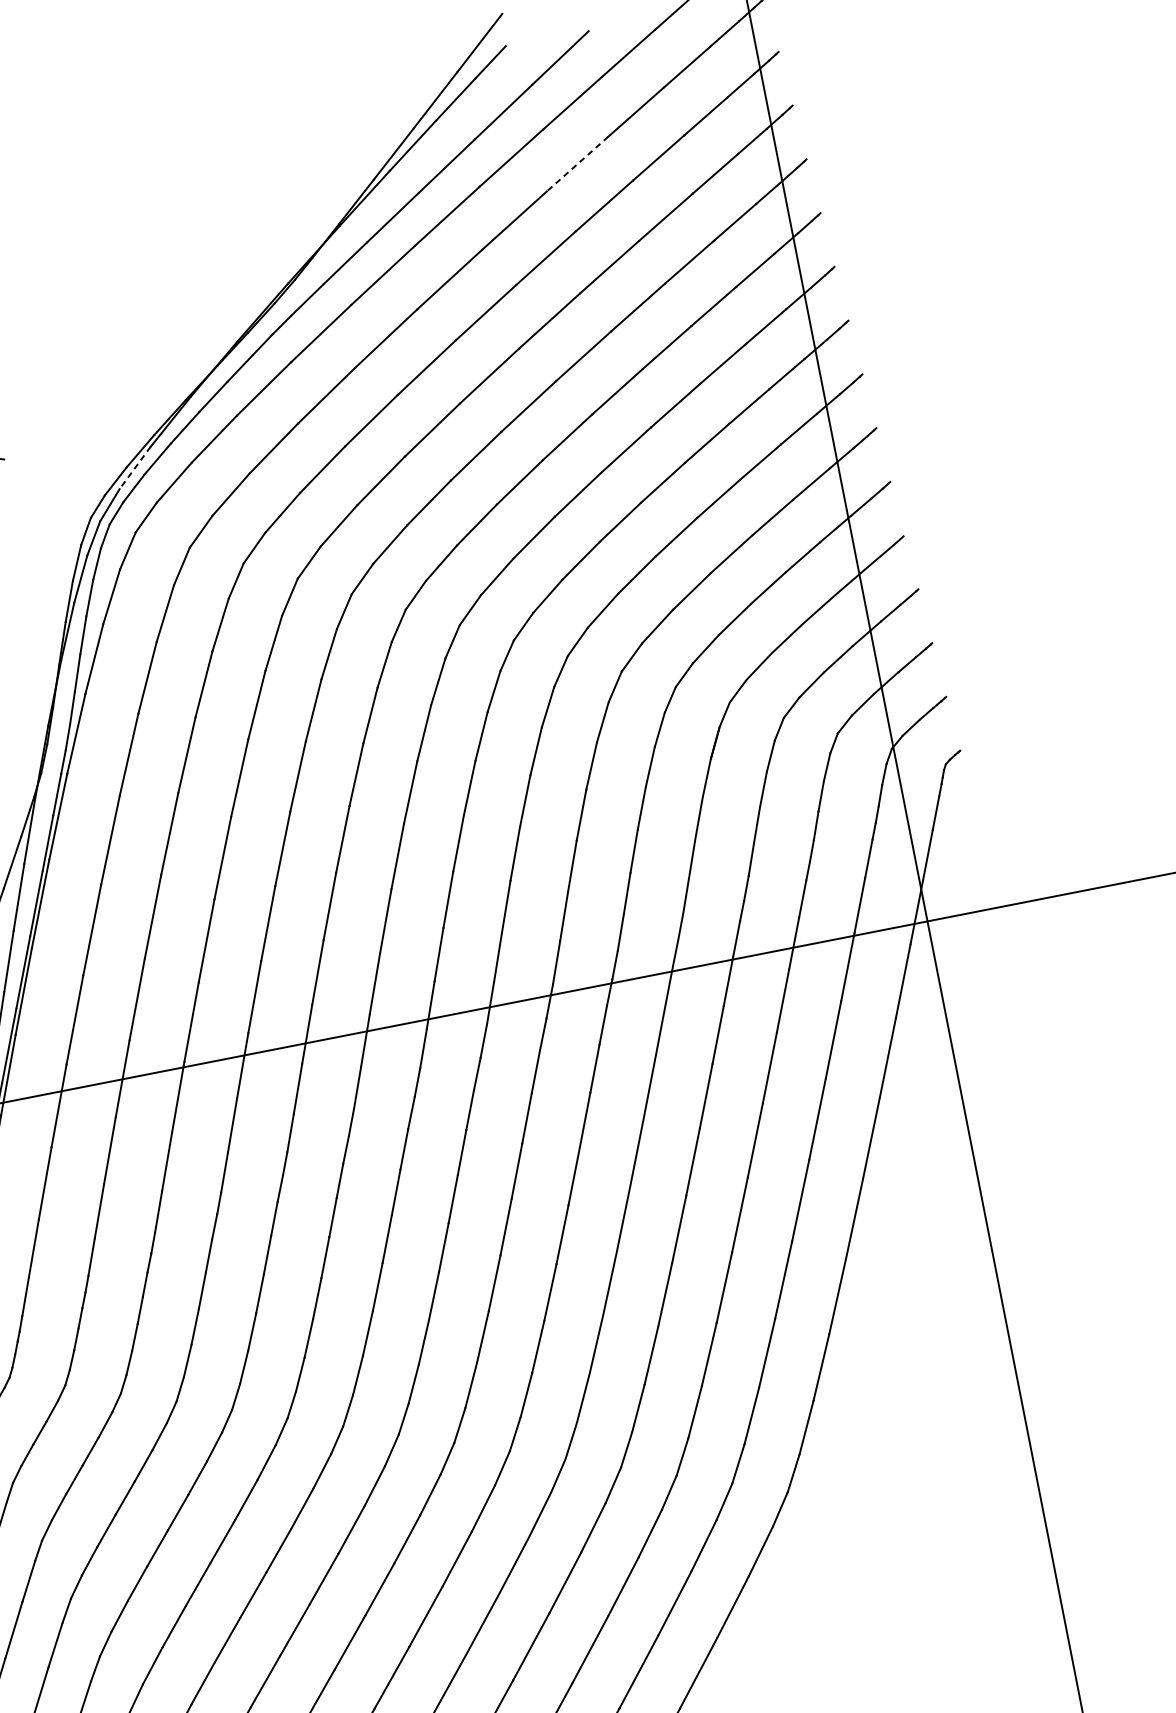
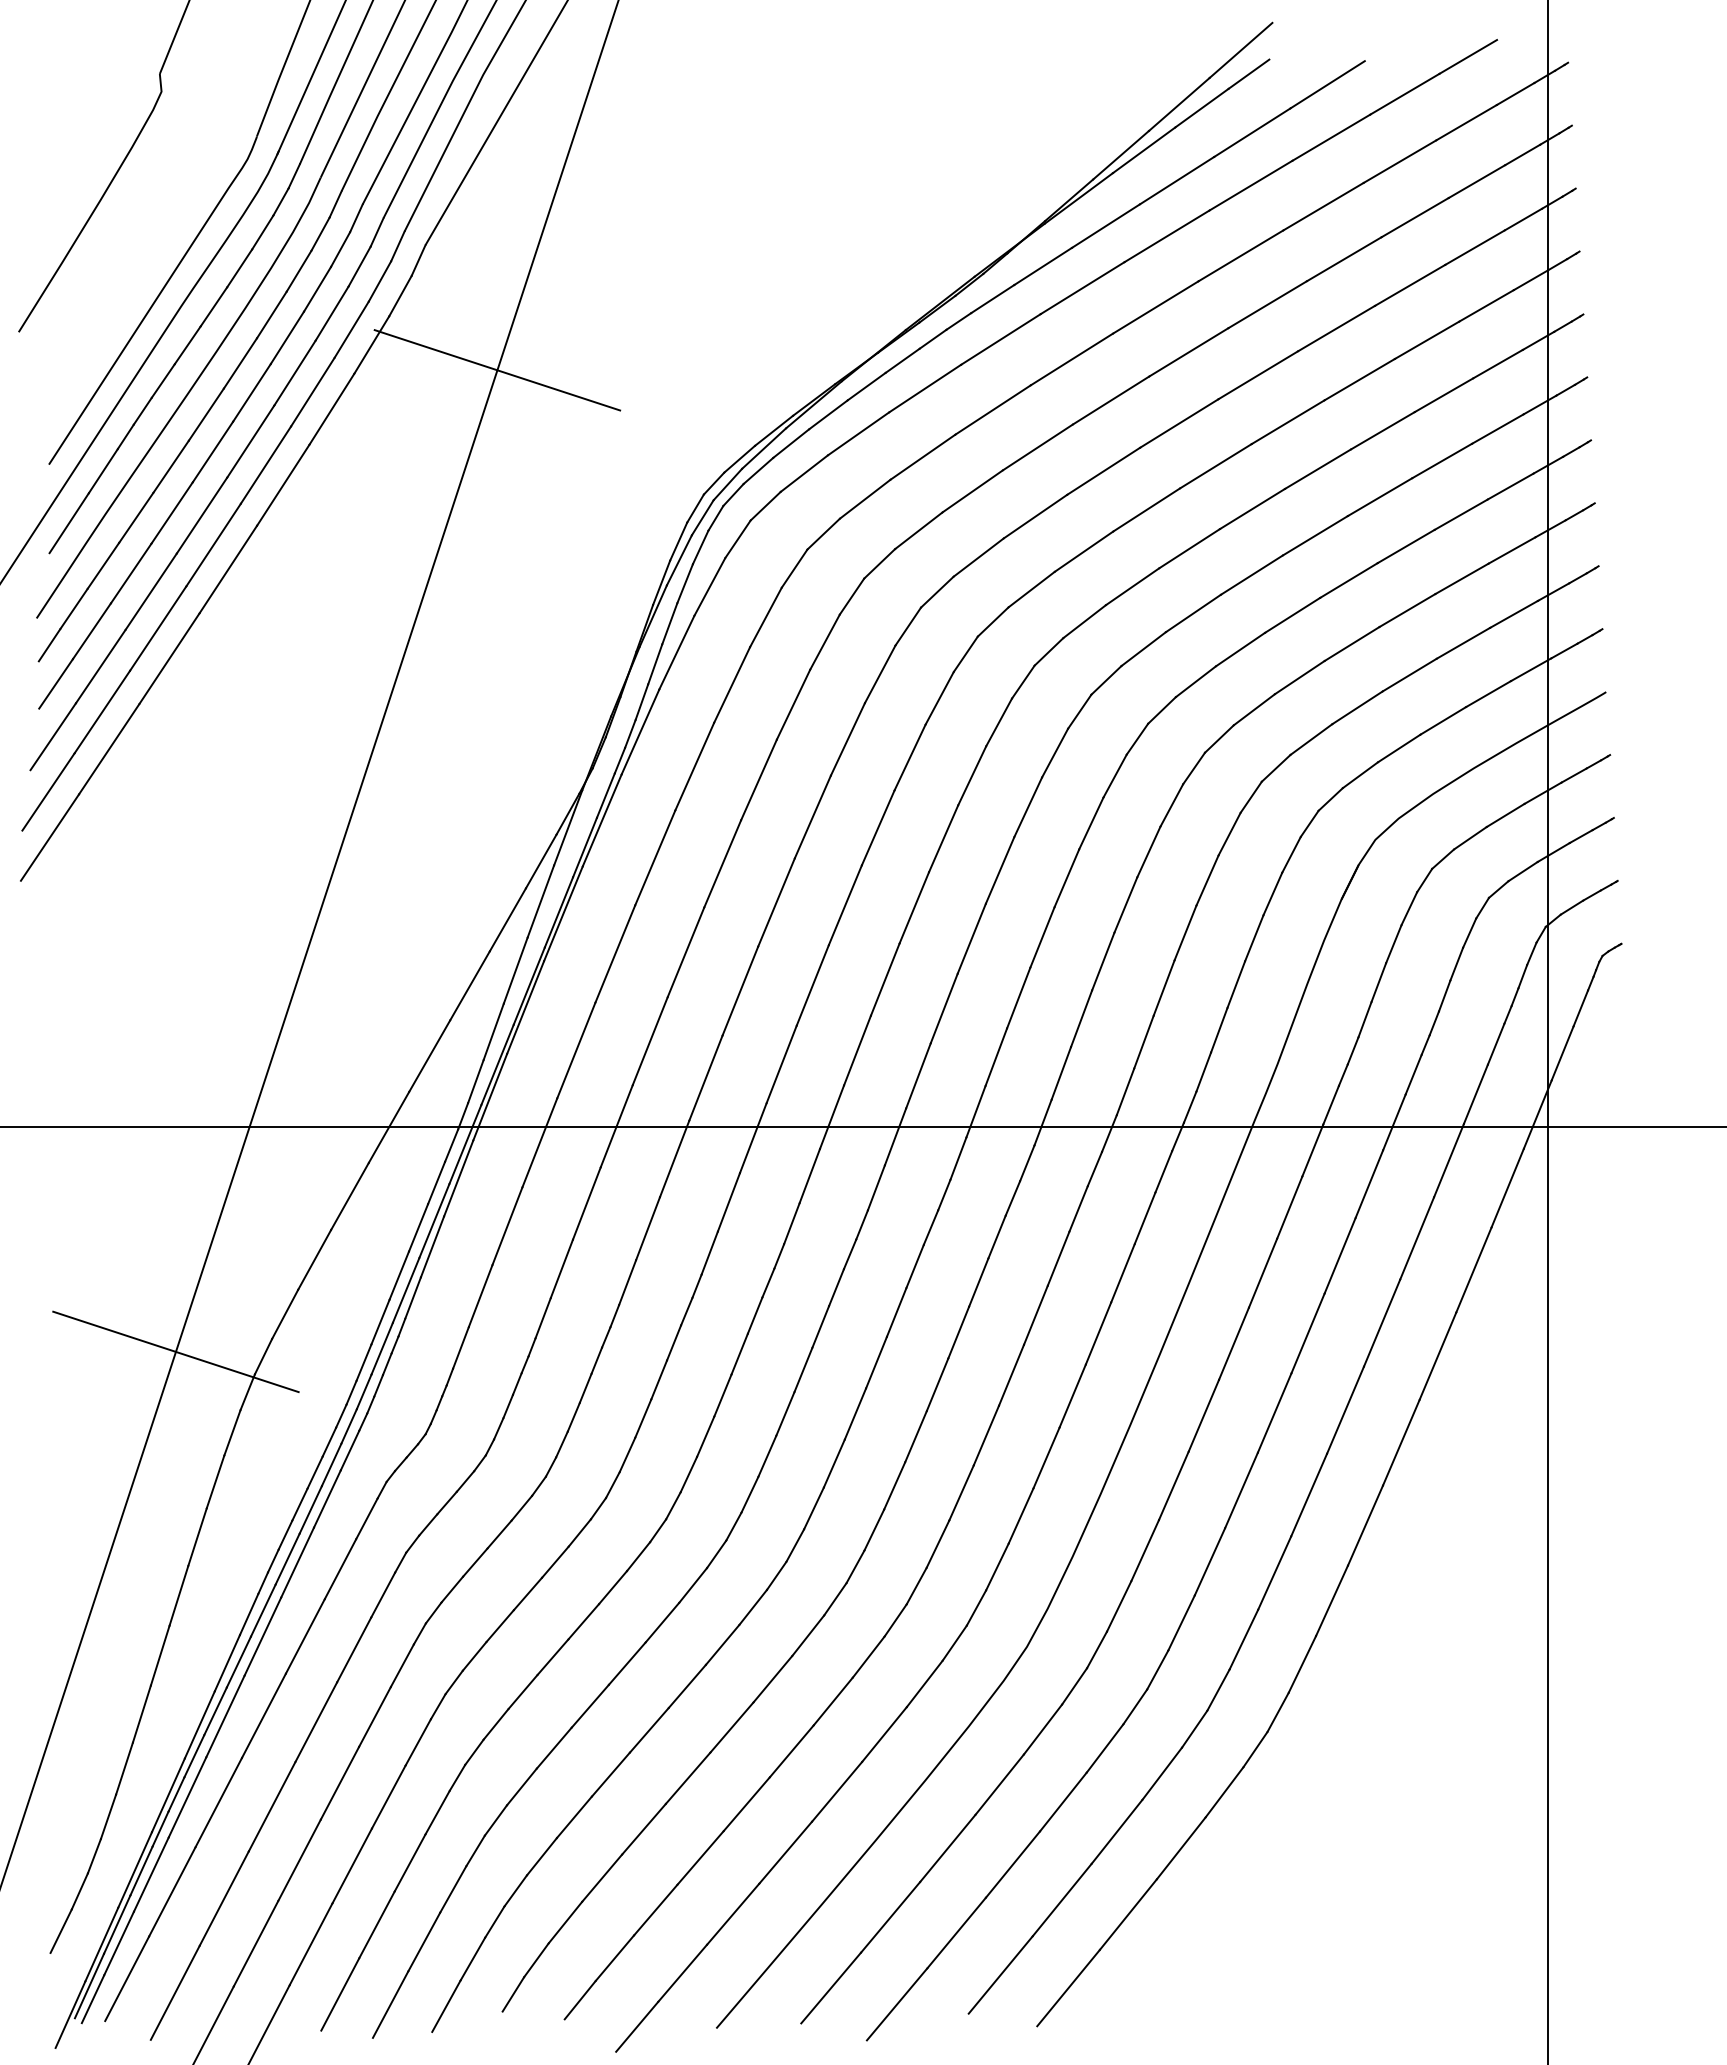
line: (577, 163) -> (1323, 206), dashed -> solid
line: (135, 467) -> (764, 448), dashed -> solid

